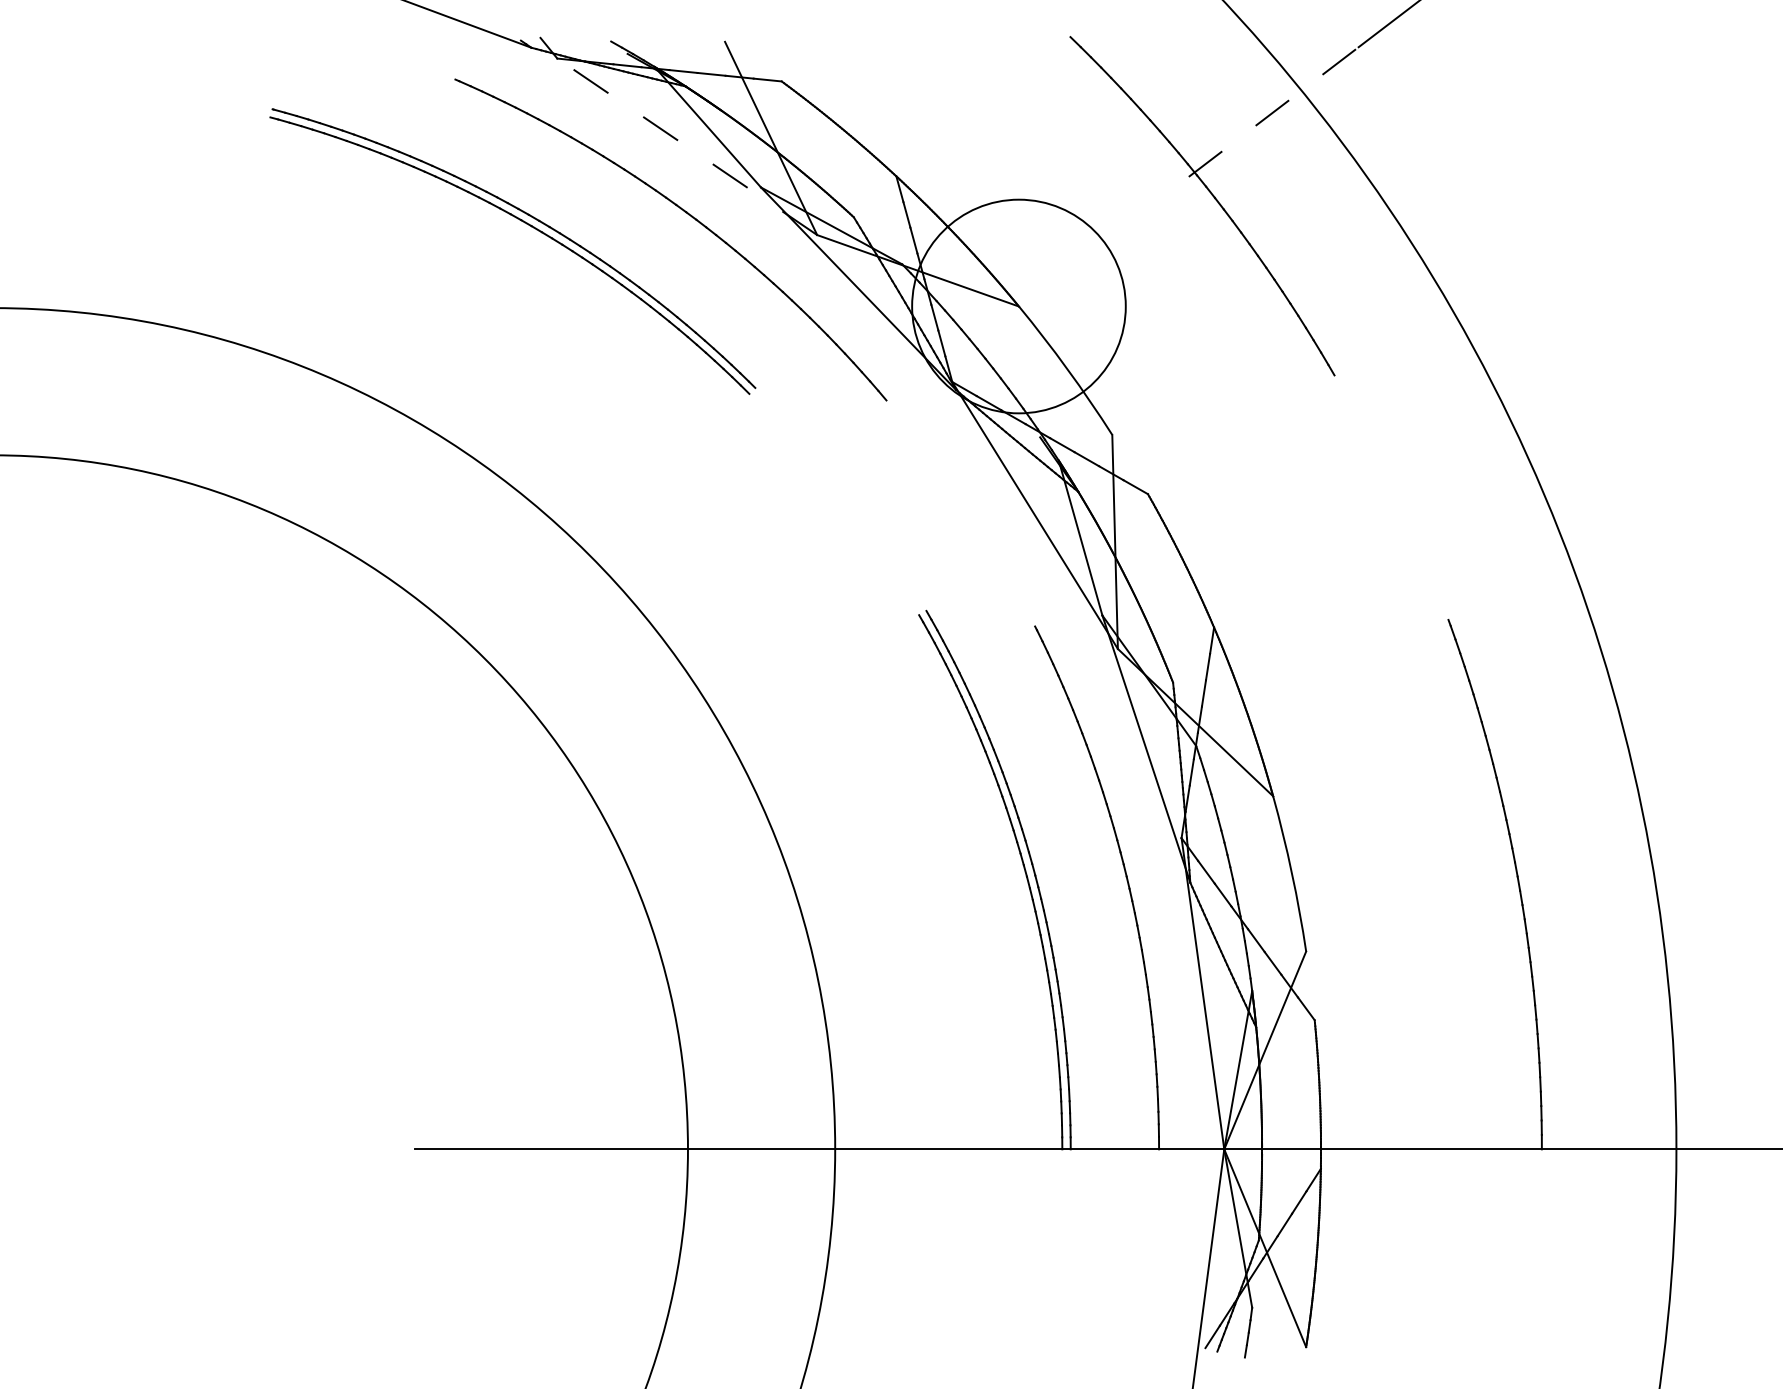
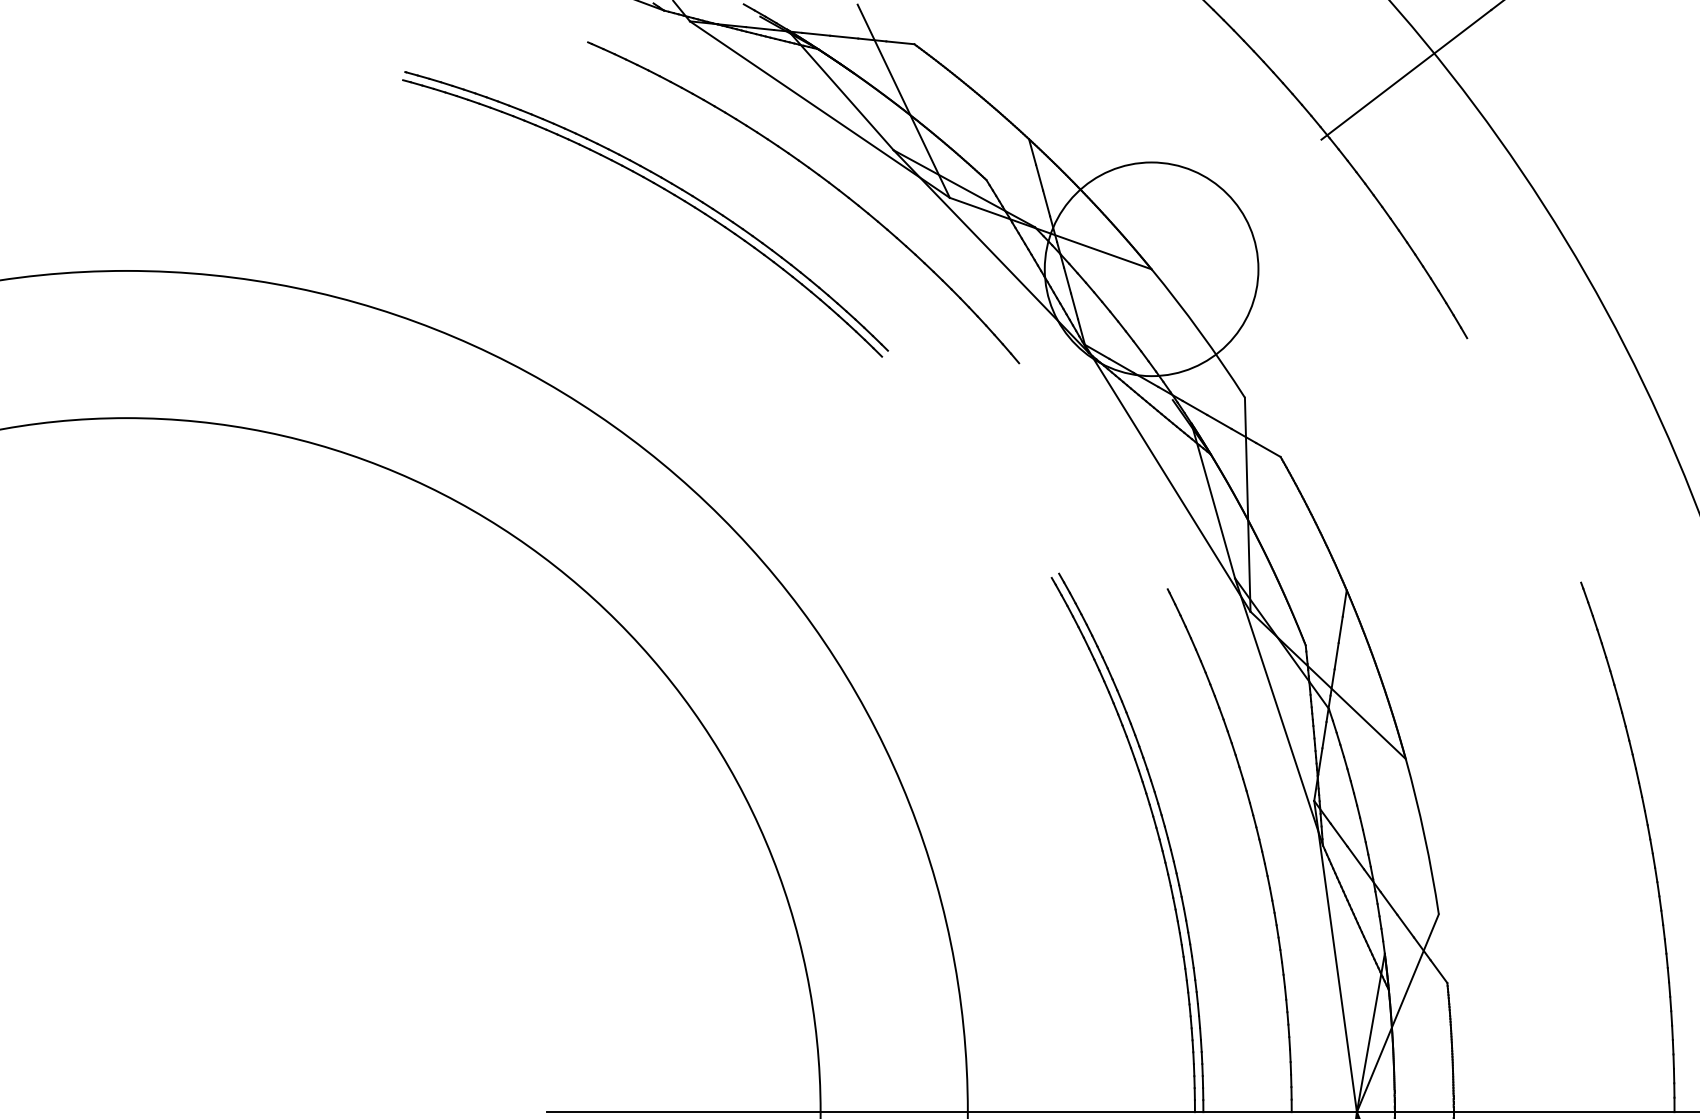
line: (1273, 112) -> (1406, 75), dashed -> solid
line: (686, 146) -> (819, 109), dashed -> solid

